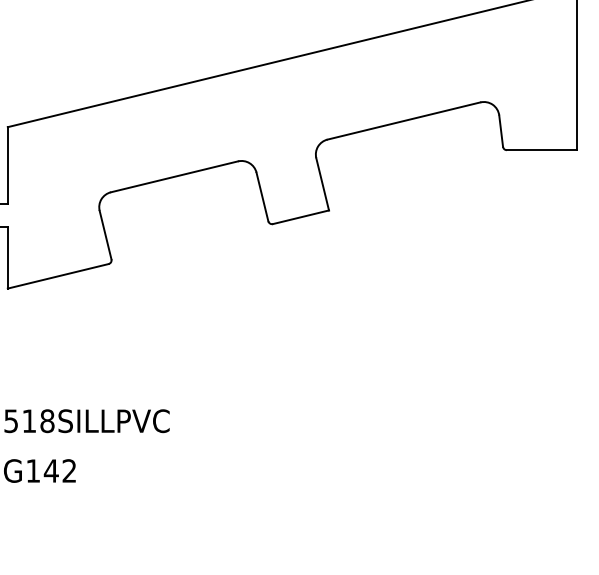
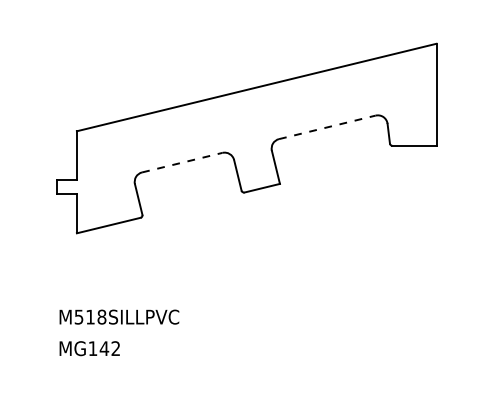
line: (404, 121) -> (327, 127), solid -> dashed
line: (174, 176) -> (182, 162), solid -> dashed

